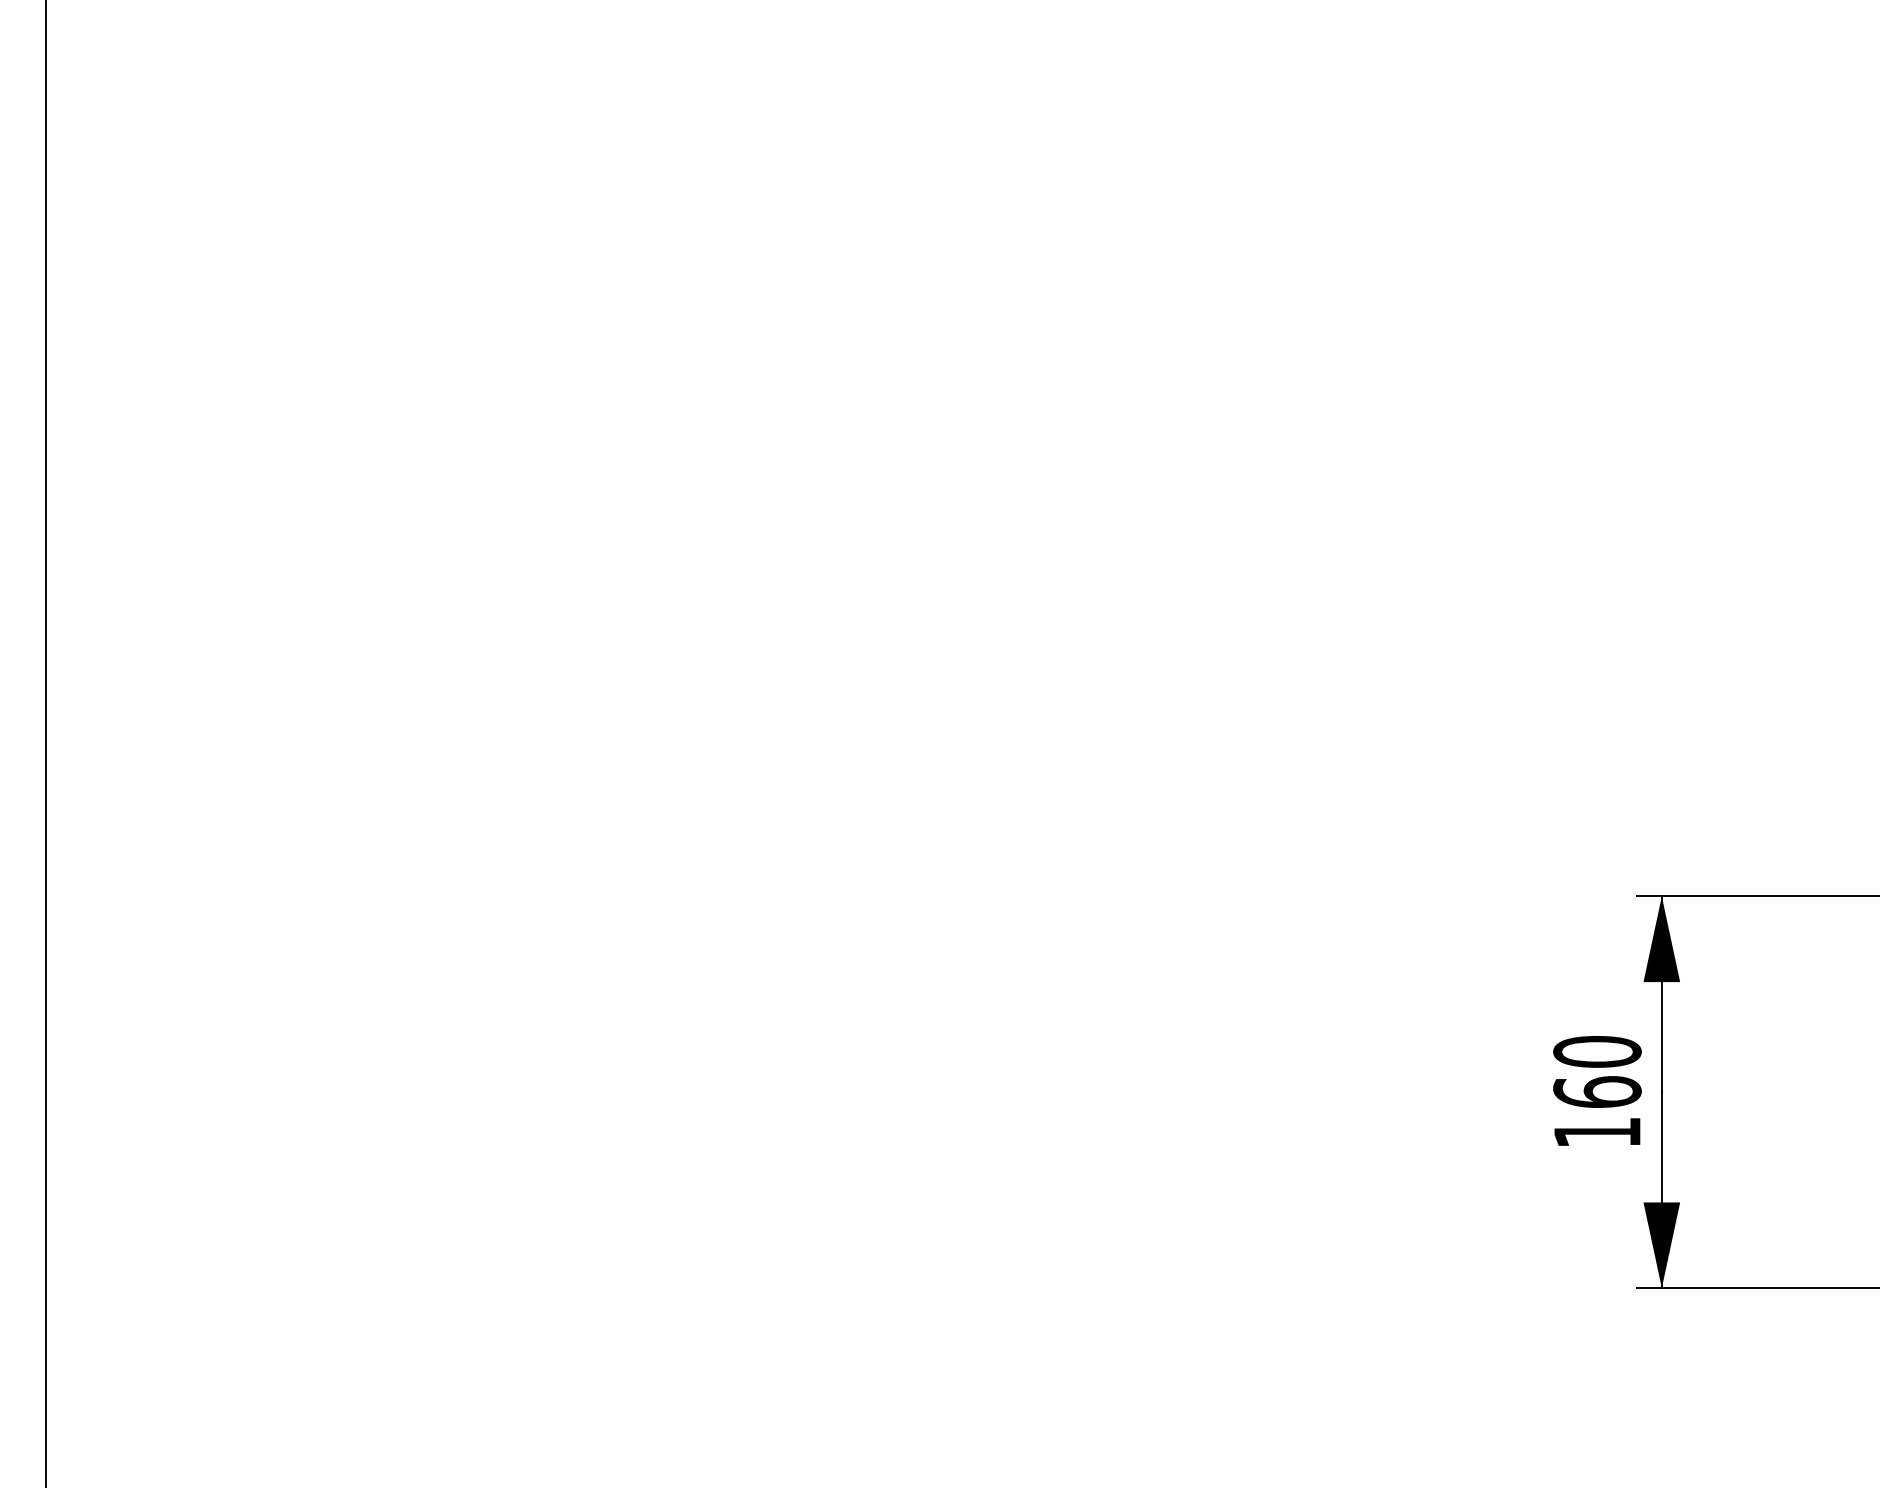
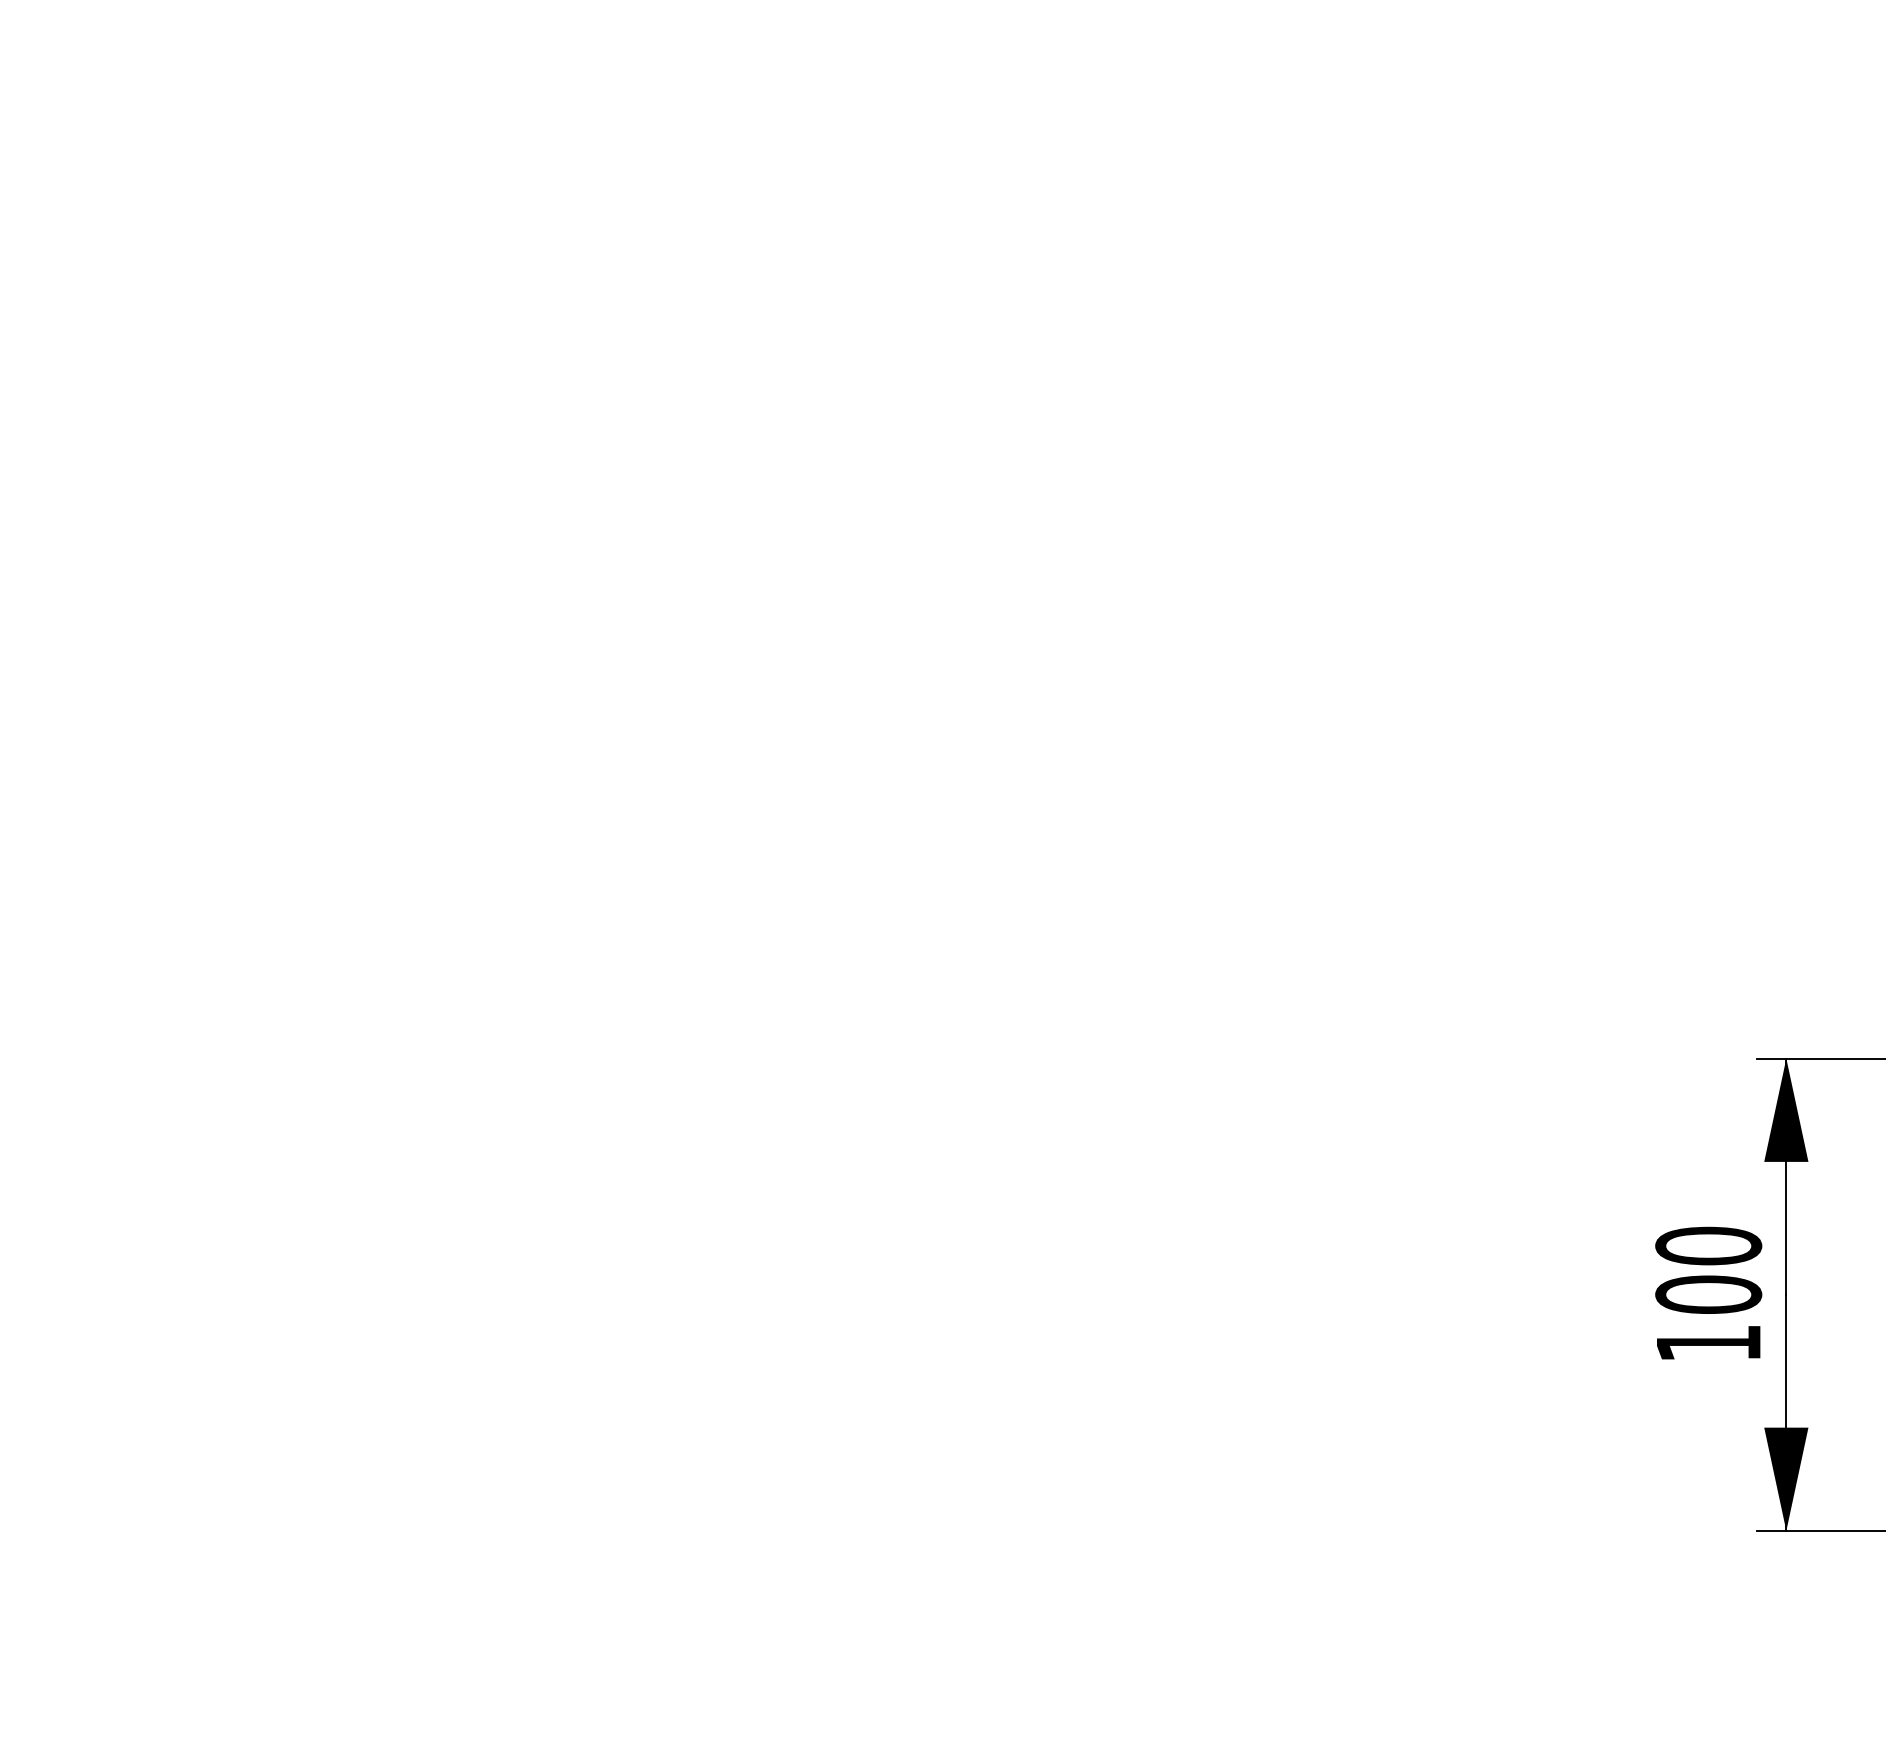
text: (1597, 1092) -> (1708, 1295), 160 -> 100

